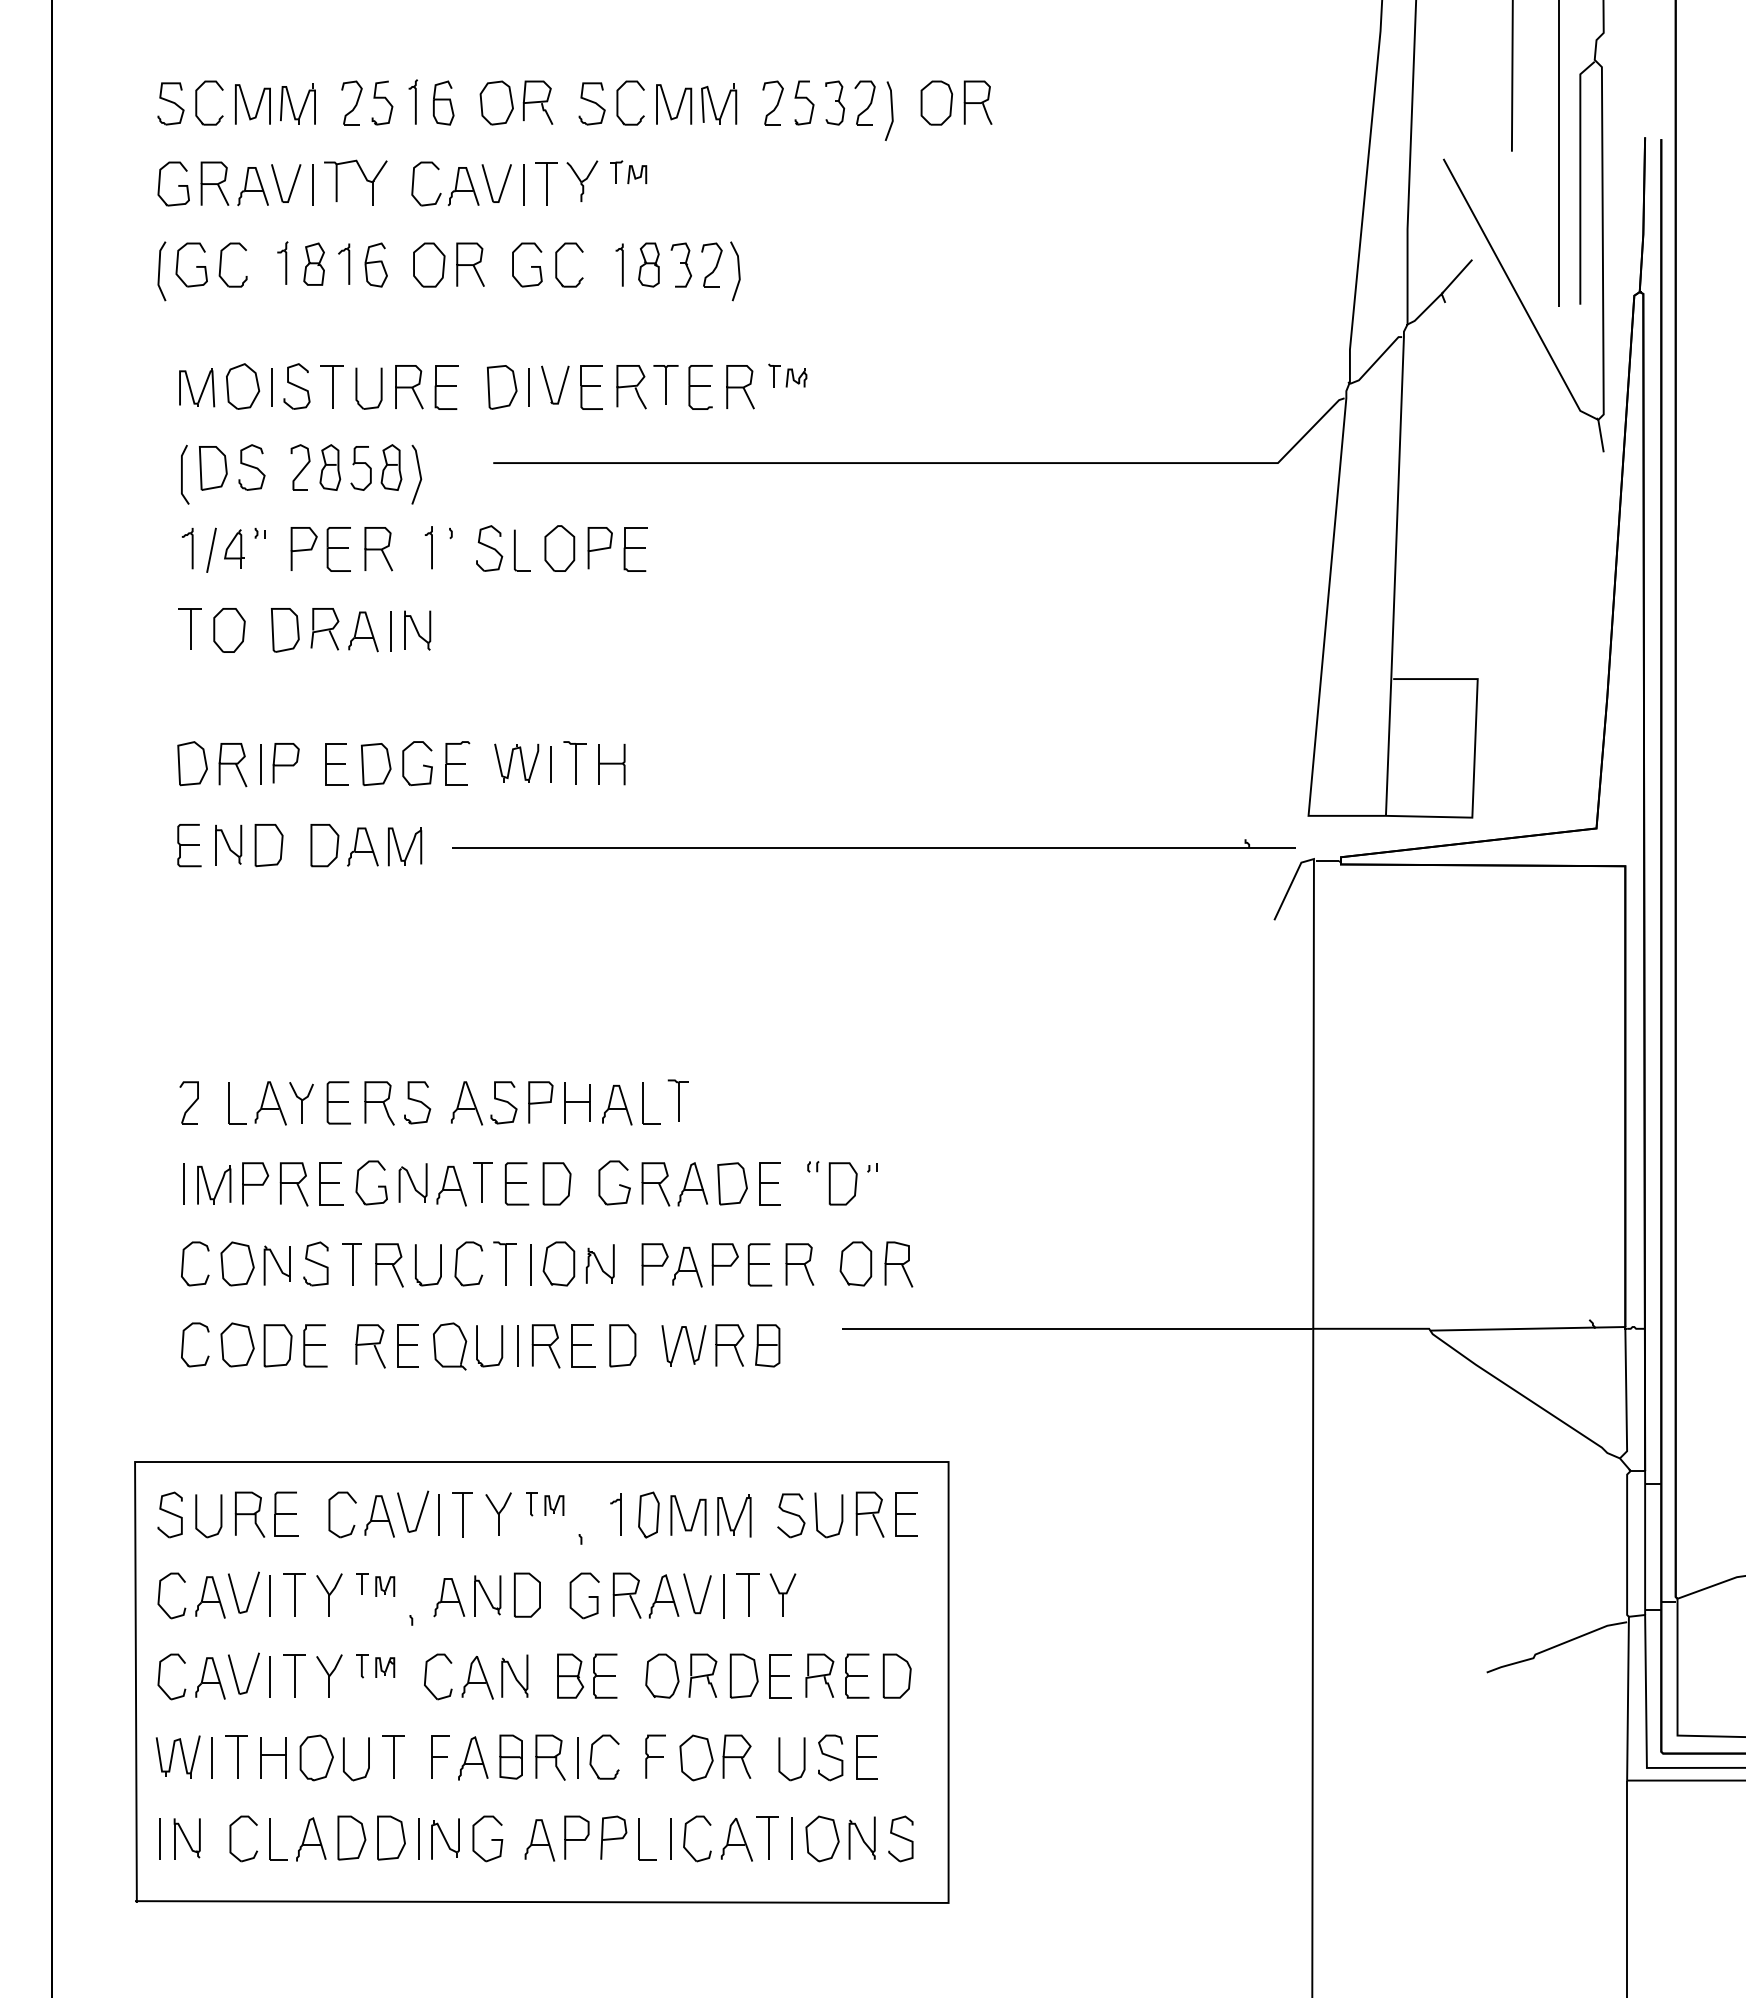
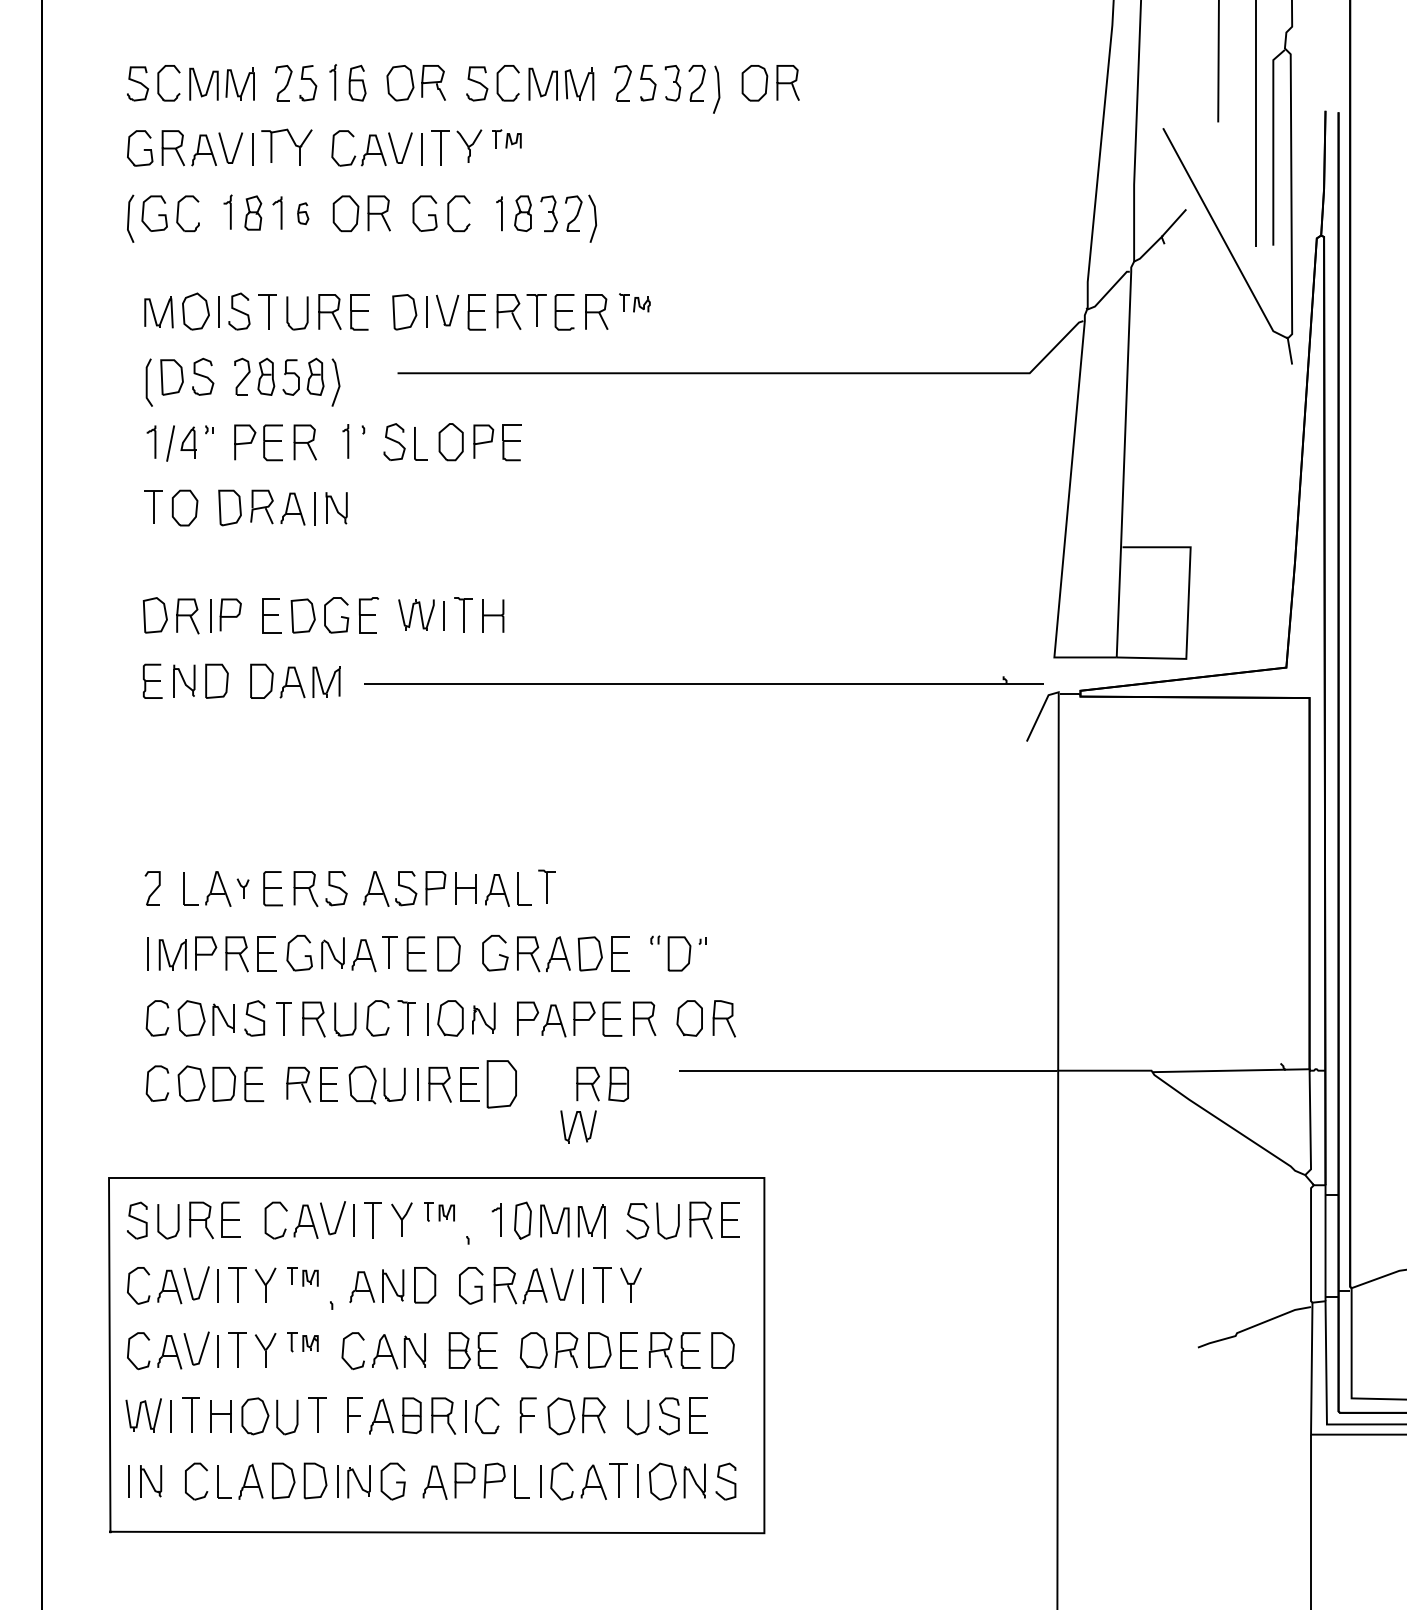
part: (375, 264) -> (302, 213), size x0.6
part: (301, 1102) -> (243, 888), size x0.6
part: (622, 1345) -> (501, 1084), size x1.4
part: (683, 1345) -> (578, 1126), moved

